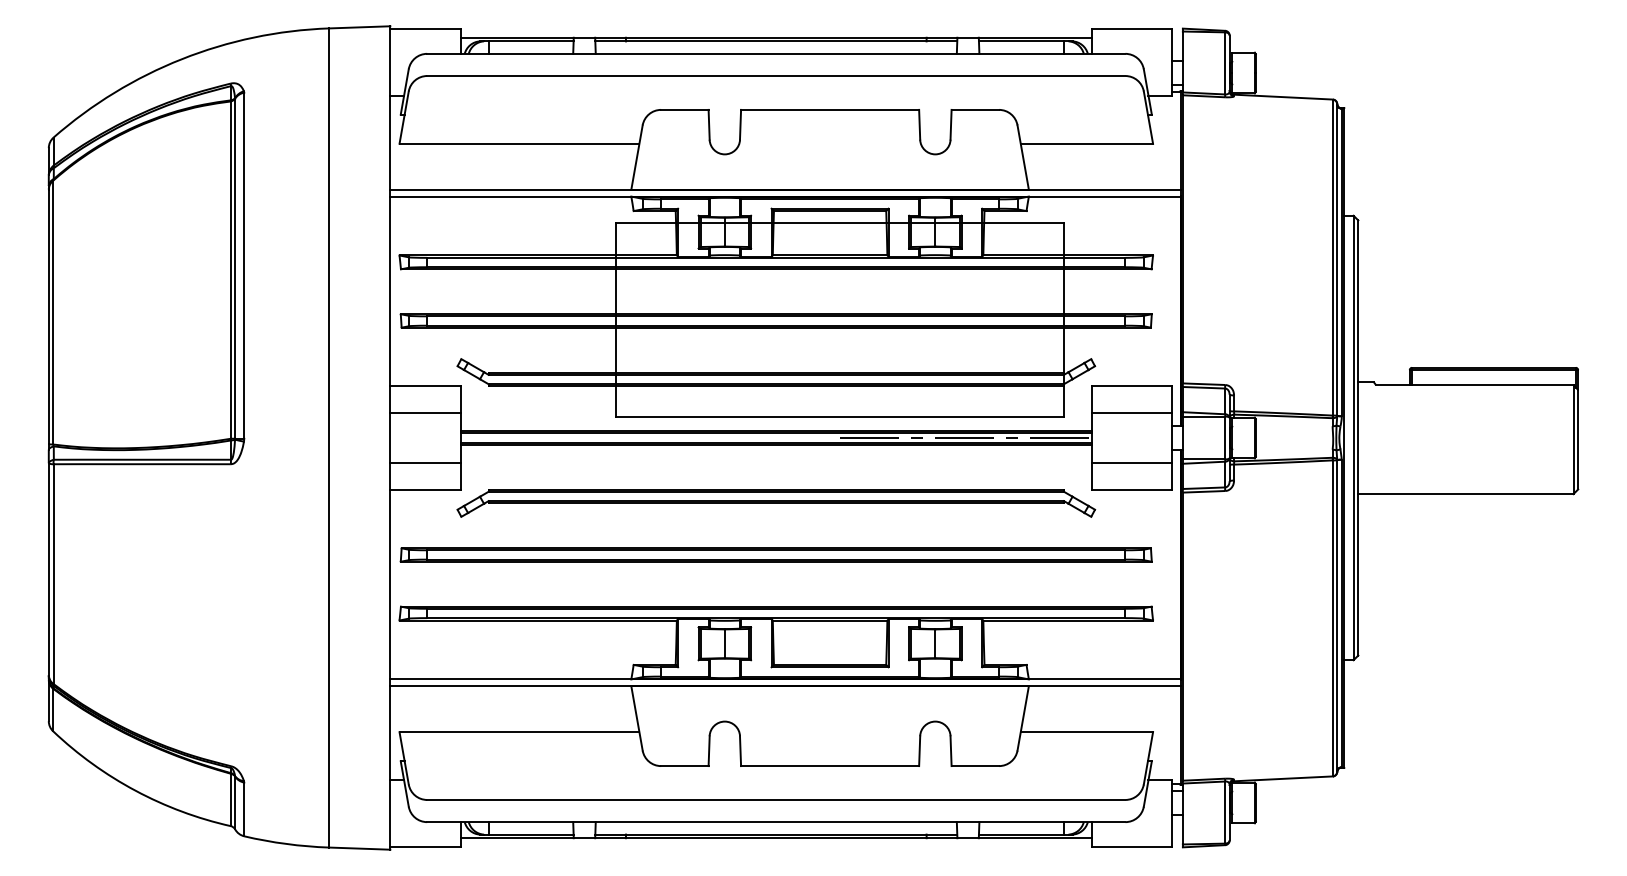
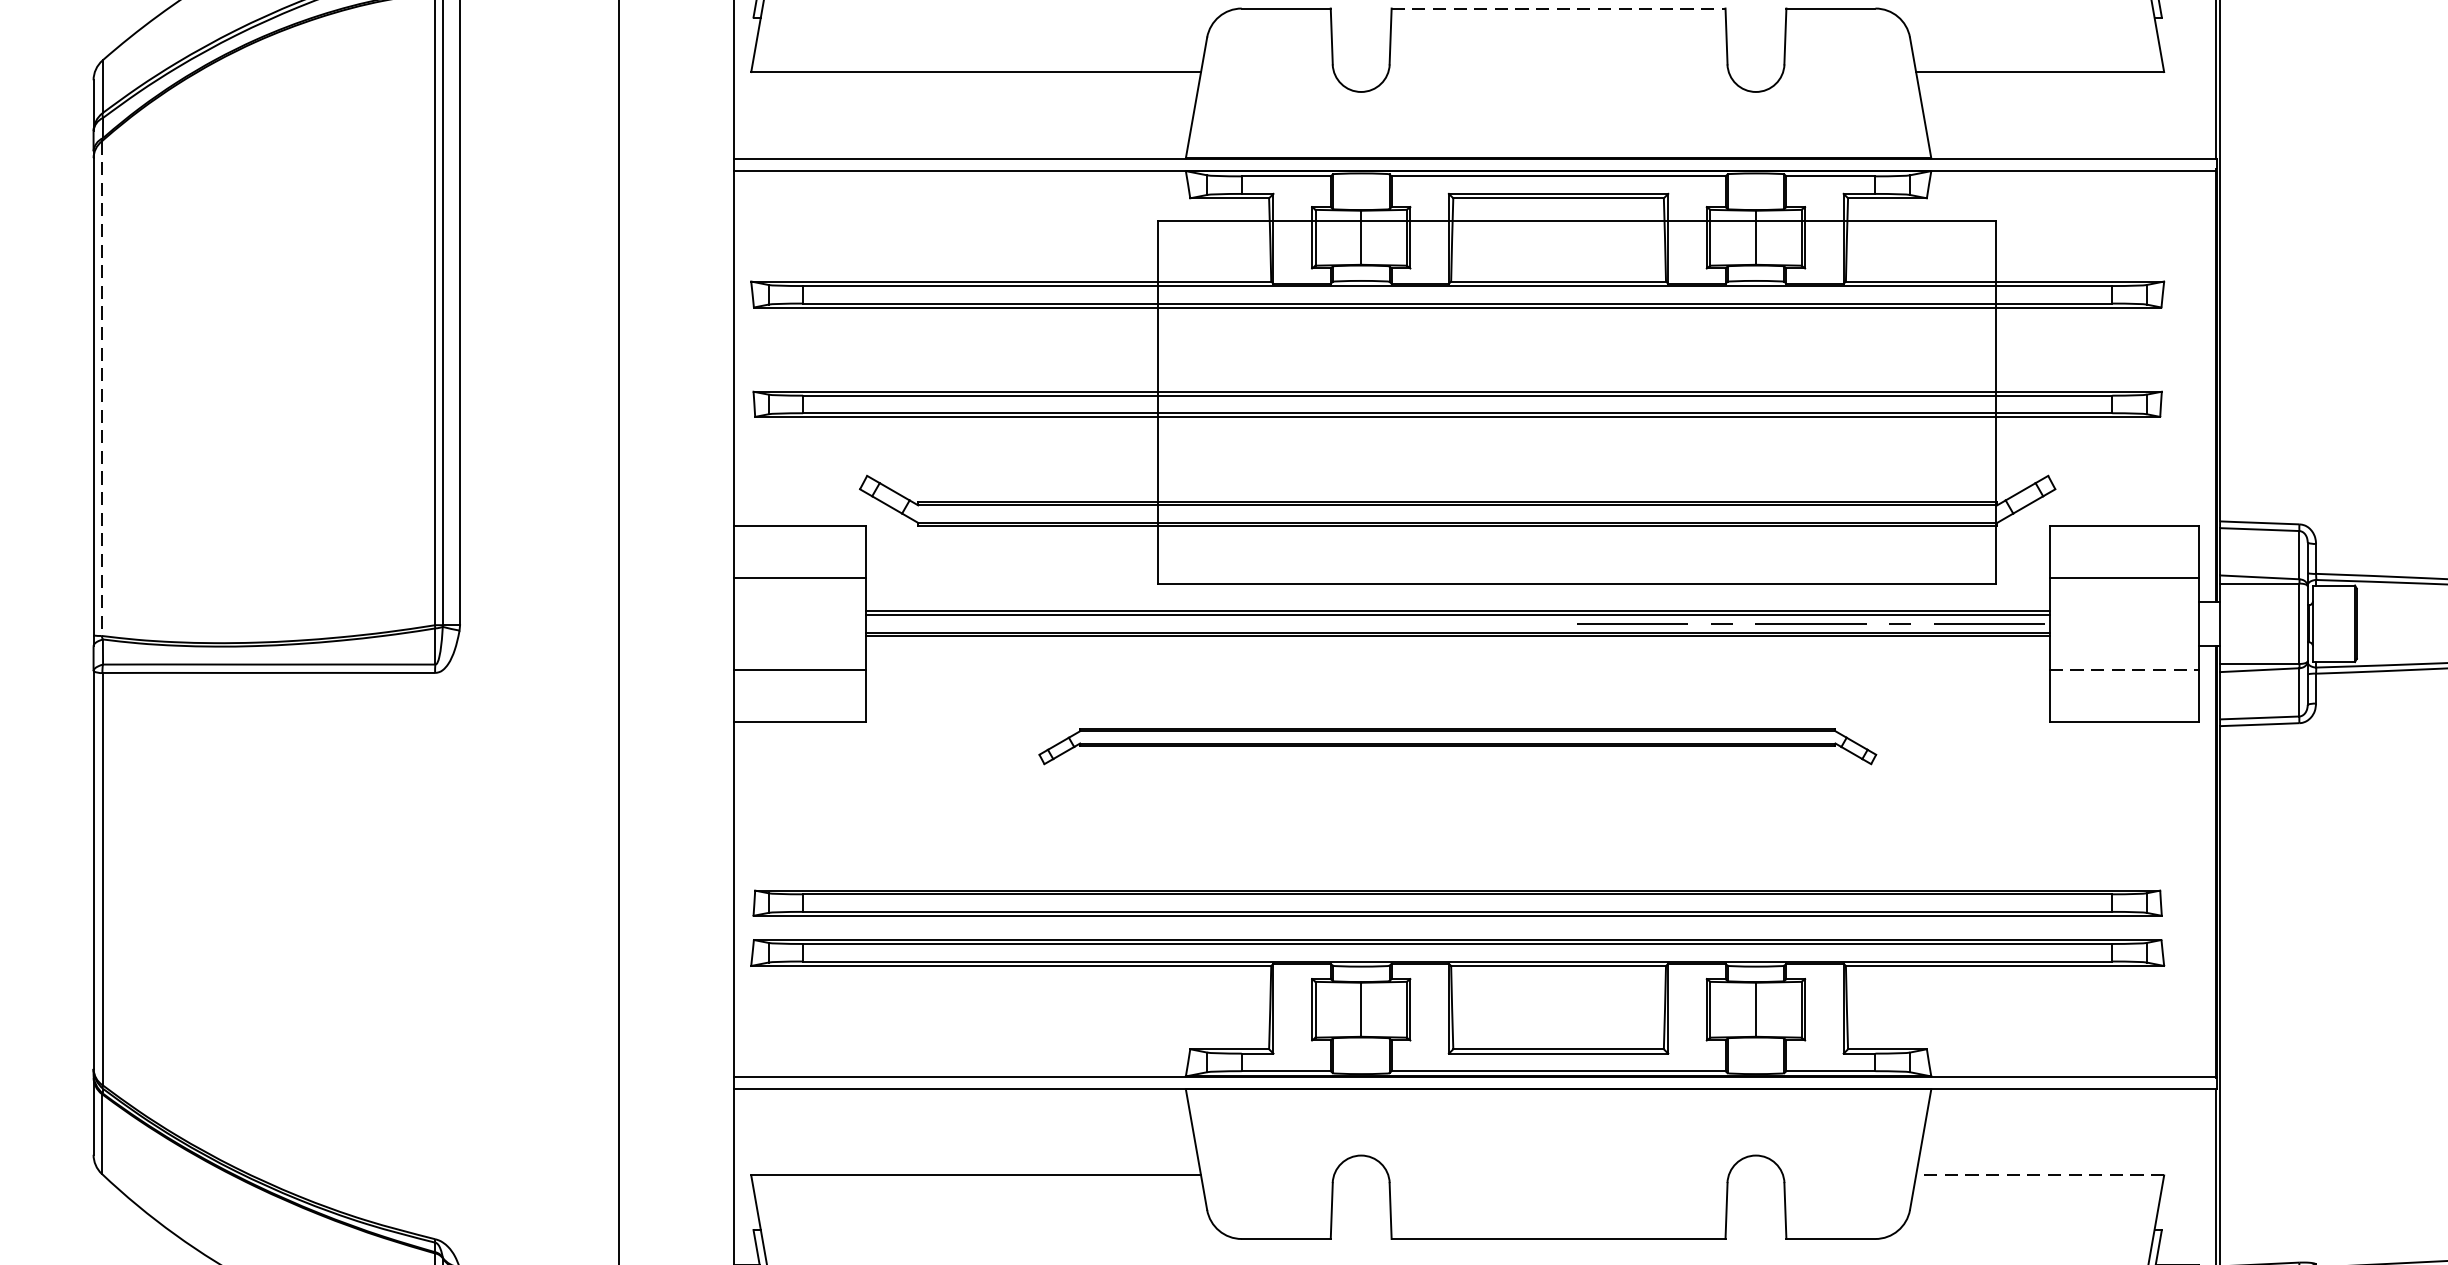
line: (830, 109) -> (1559, 7), solid -> dashed
line: (53, 312) -> (102, 388), solid -> dashed
line: (1131, 462) -> (2123, 669), solid -> dashed
part: (776, 503) -> (1458, 746), size x0.7
part: (775, 554) -> (1456, 902), moved
line: (1086, 732) -> (2039, 1175), solid -> dashed

